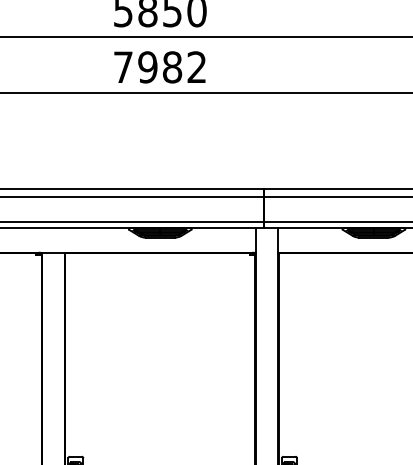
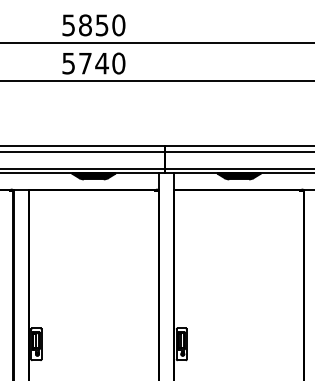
text: (159, 67) -> (93, 63), 7982 -> 5740

